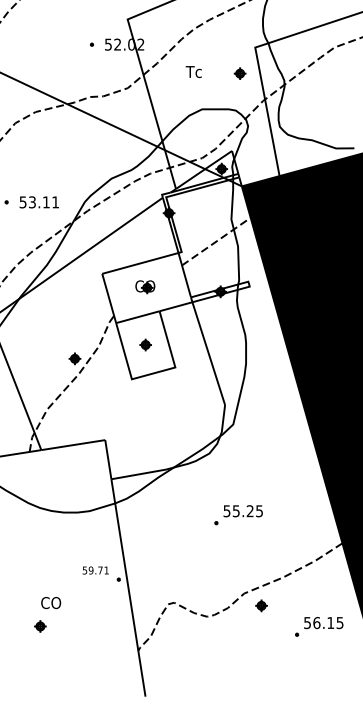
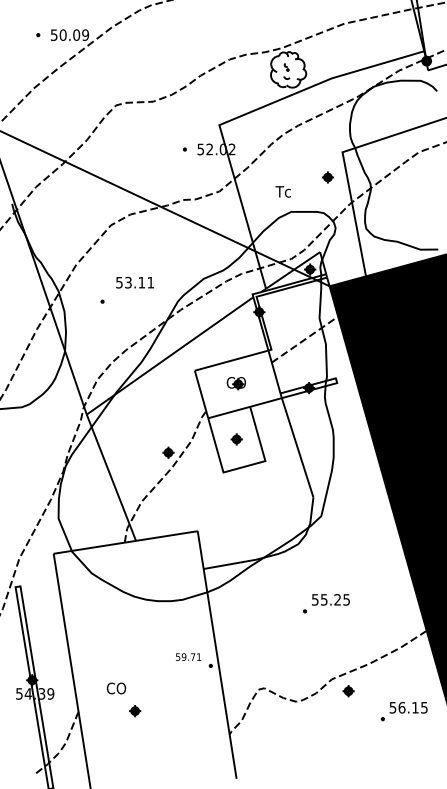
text: (193, 71) -> (282, 191), moved
text: (38, 202) -> (134, 282), moved
text: (51, 603) -> (116, 688), moved

